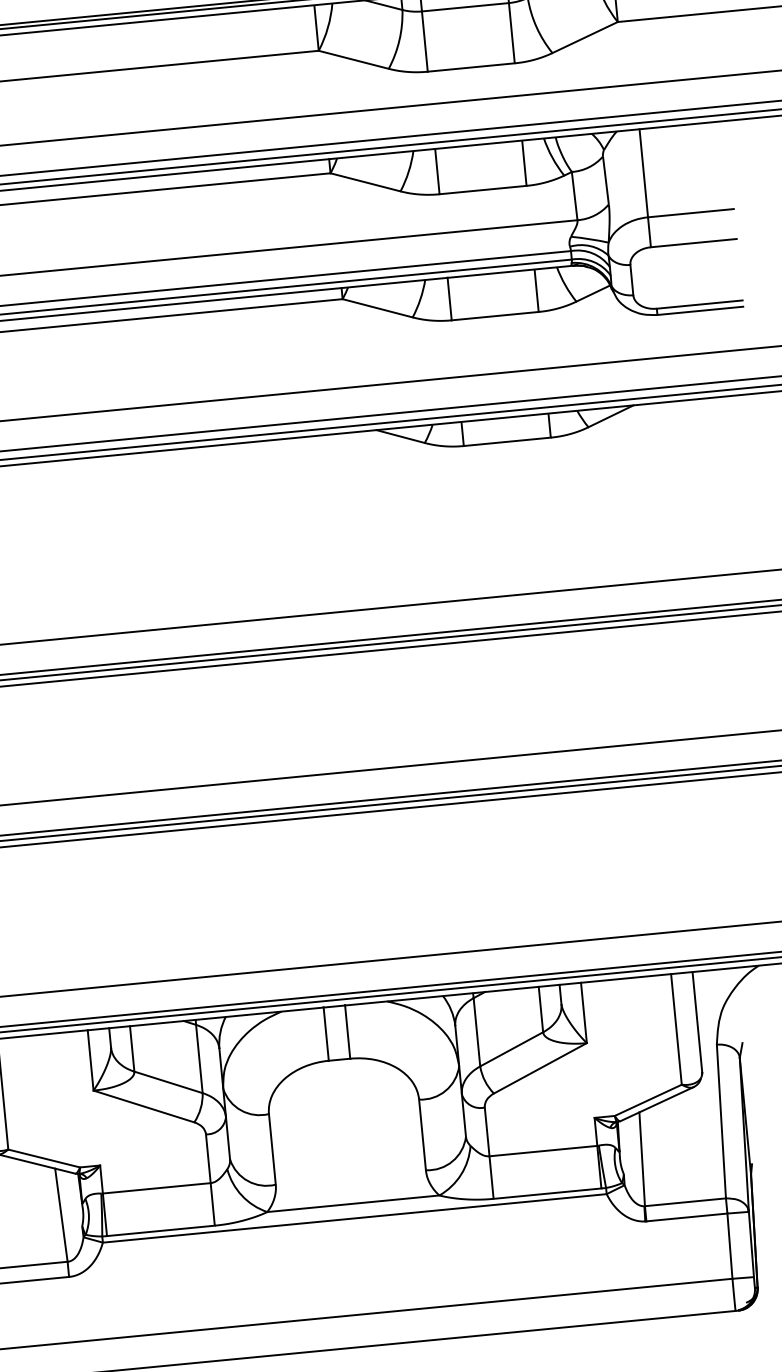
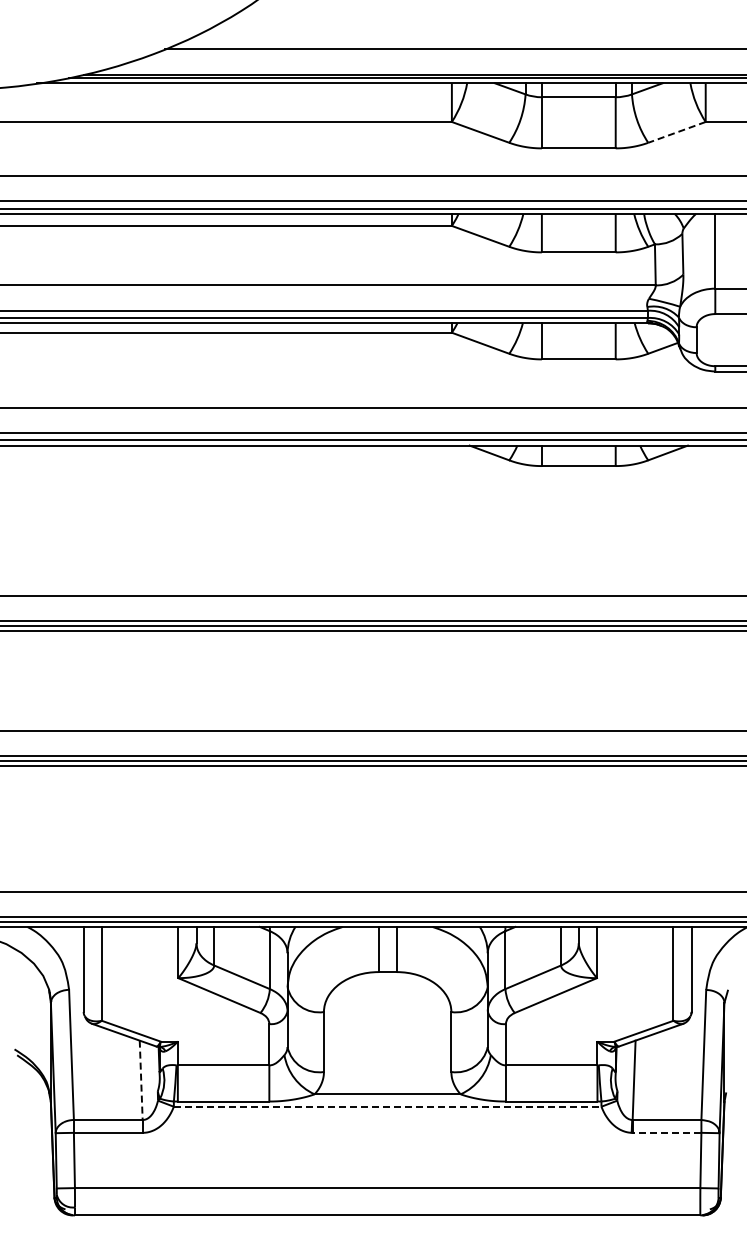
line: (584, 37) -> (676, 132), solid -> dashed
line: (61, 1215) -> (141, 1080), solid -> dashed
line: (686, 1217) -> (666, 1132), solid -> dashed
line: (354, 1218) -> (387, 1106), solid -> dashed

